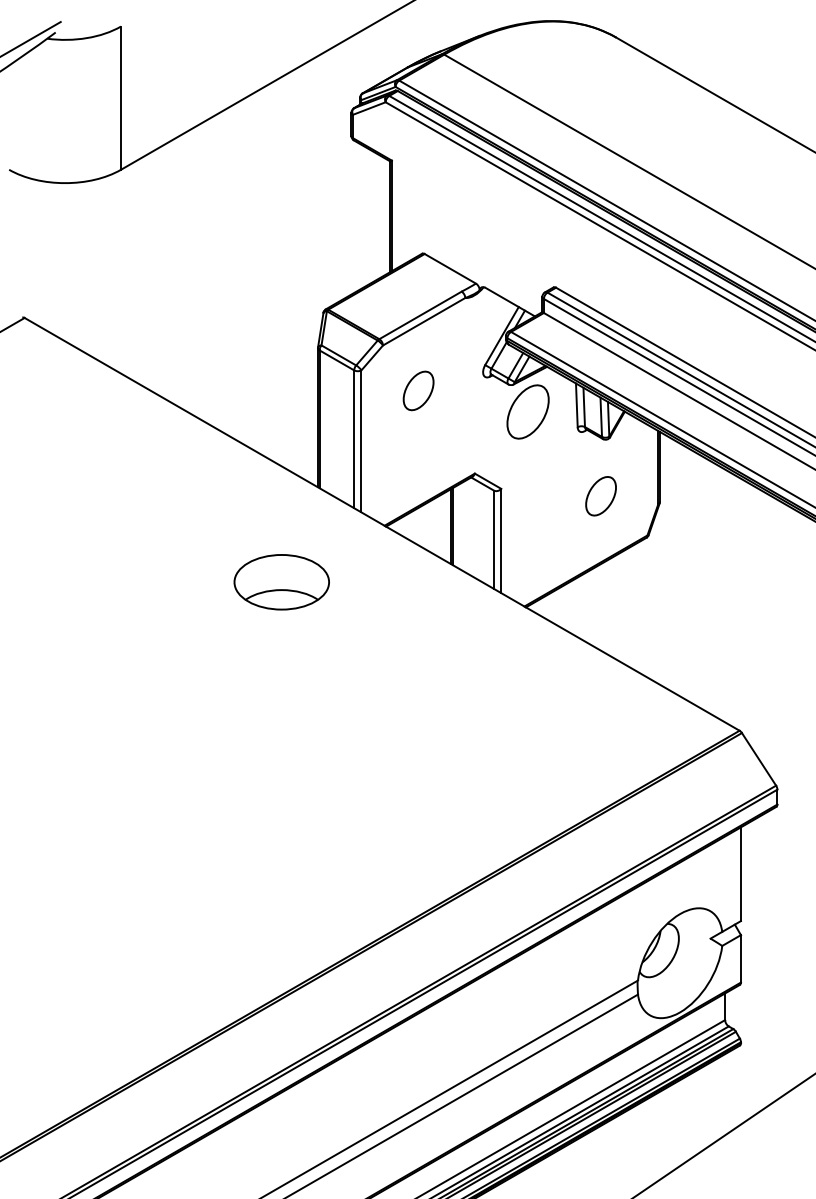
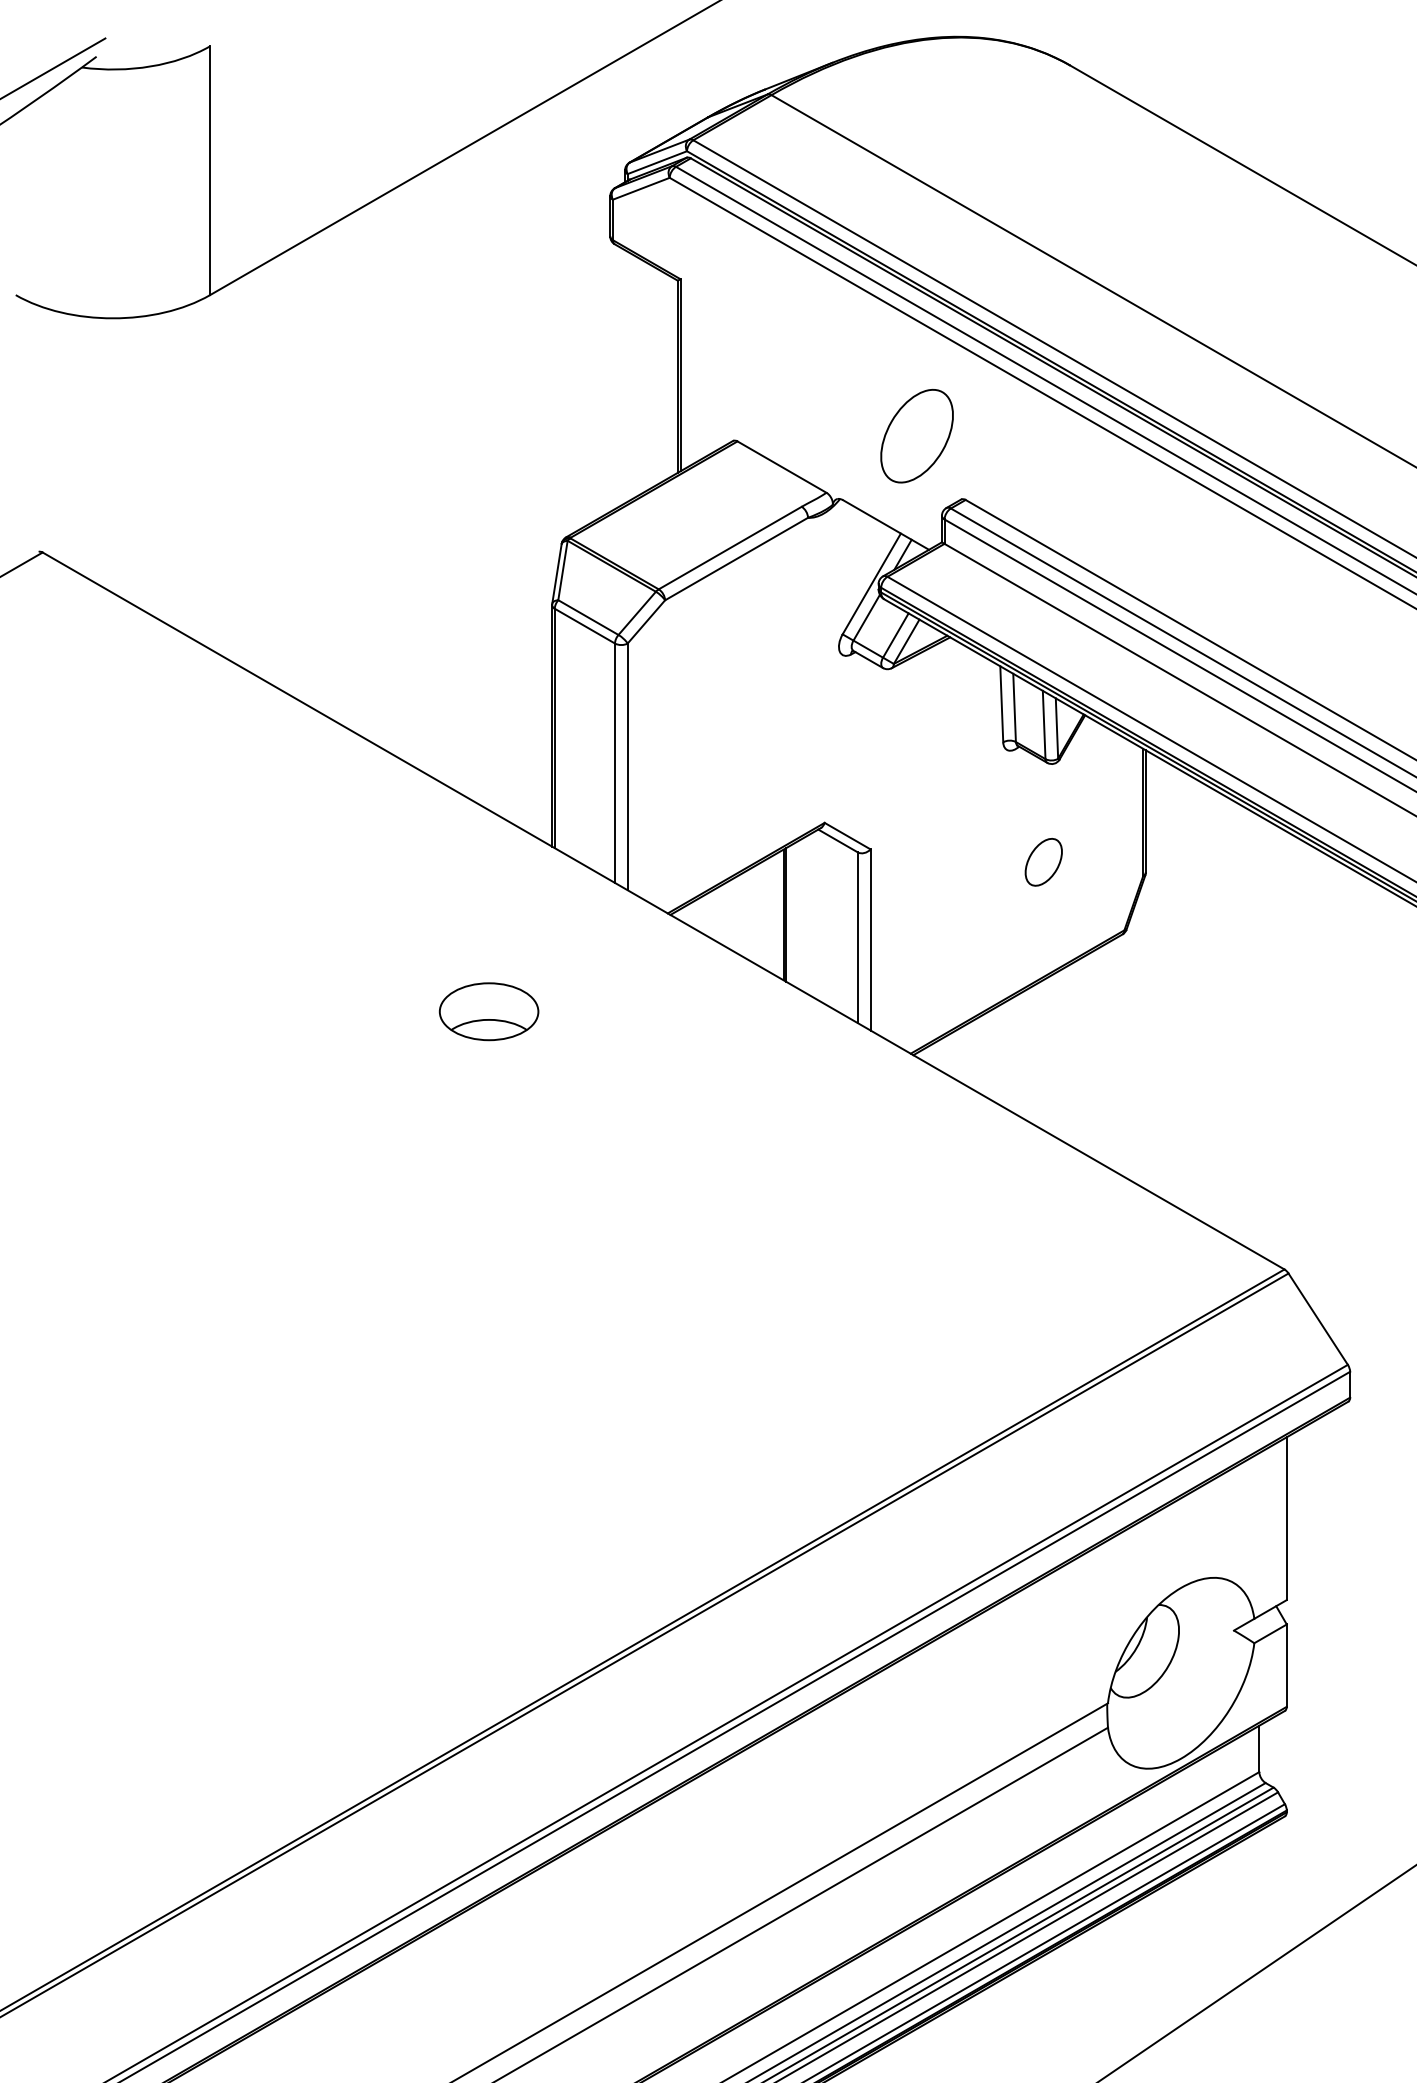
part: (418, 390) -> (726, 678), removed
part: (527, 411) -> (916, 435), moved
part: (600, 496) -> (1042, 862), size x0.7
part: (281, 582) -> (488, 1011), size x0.6

